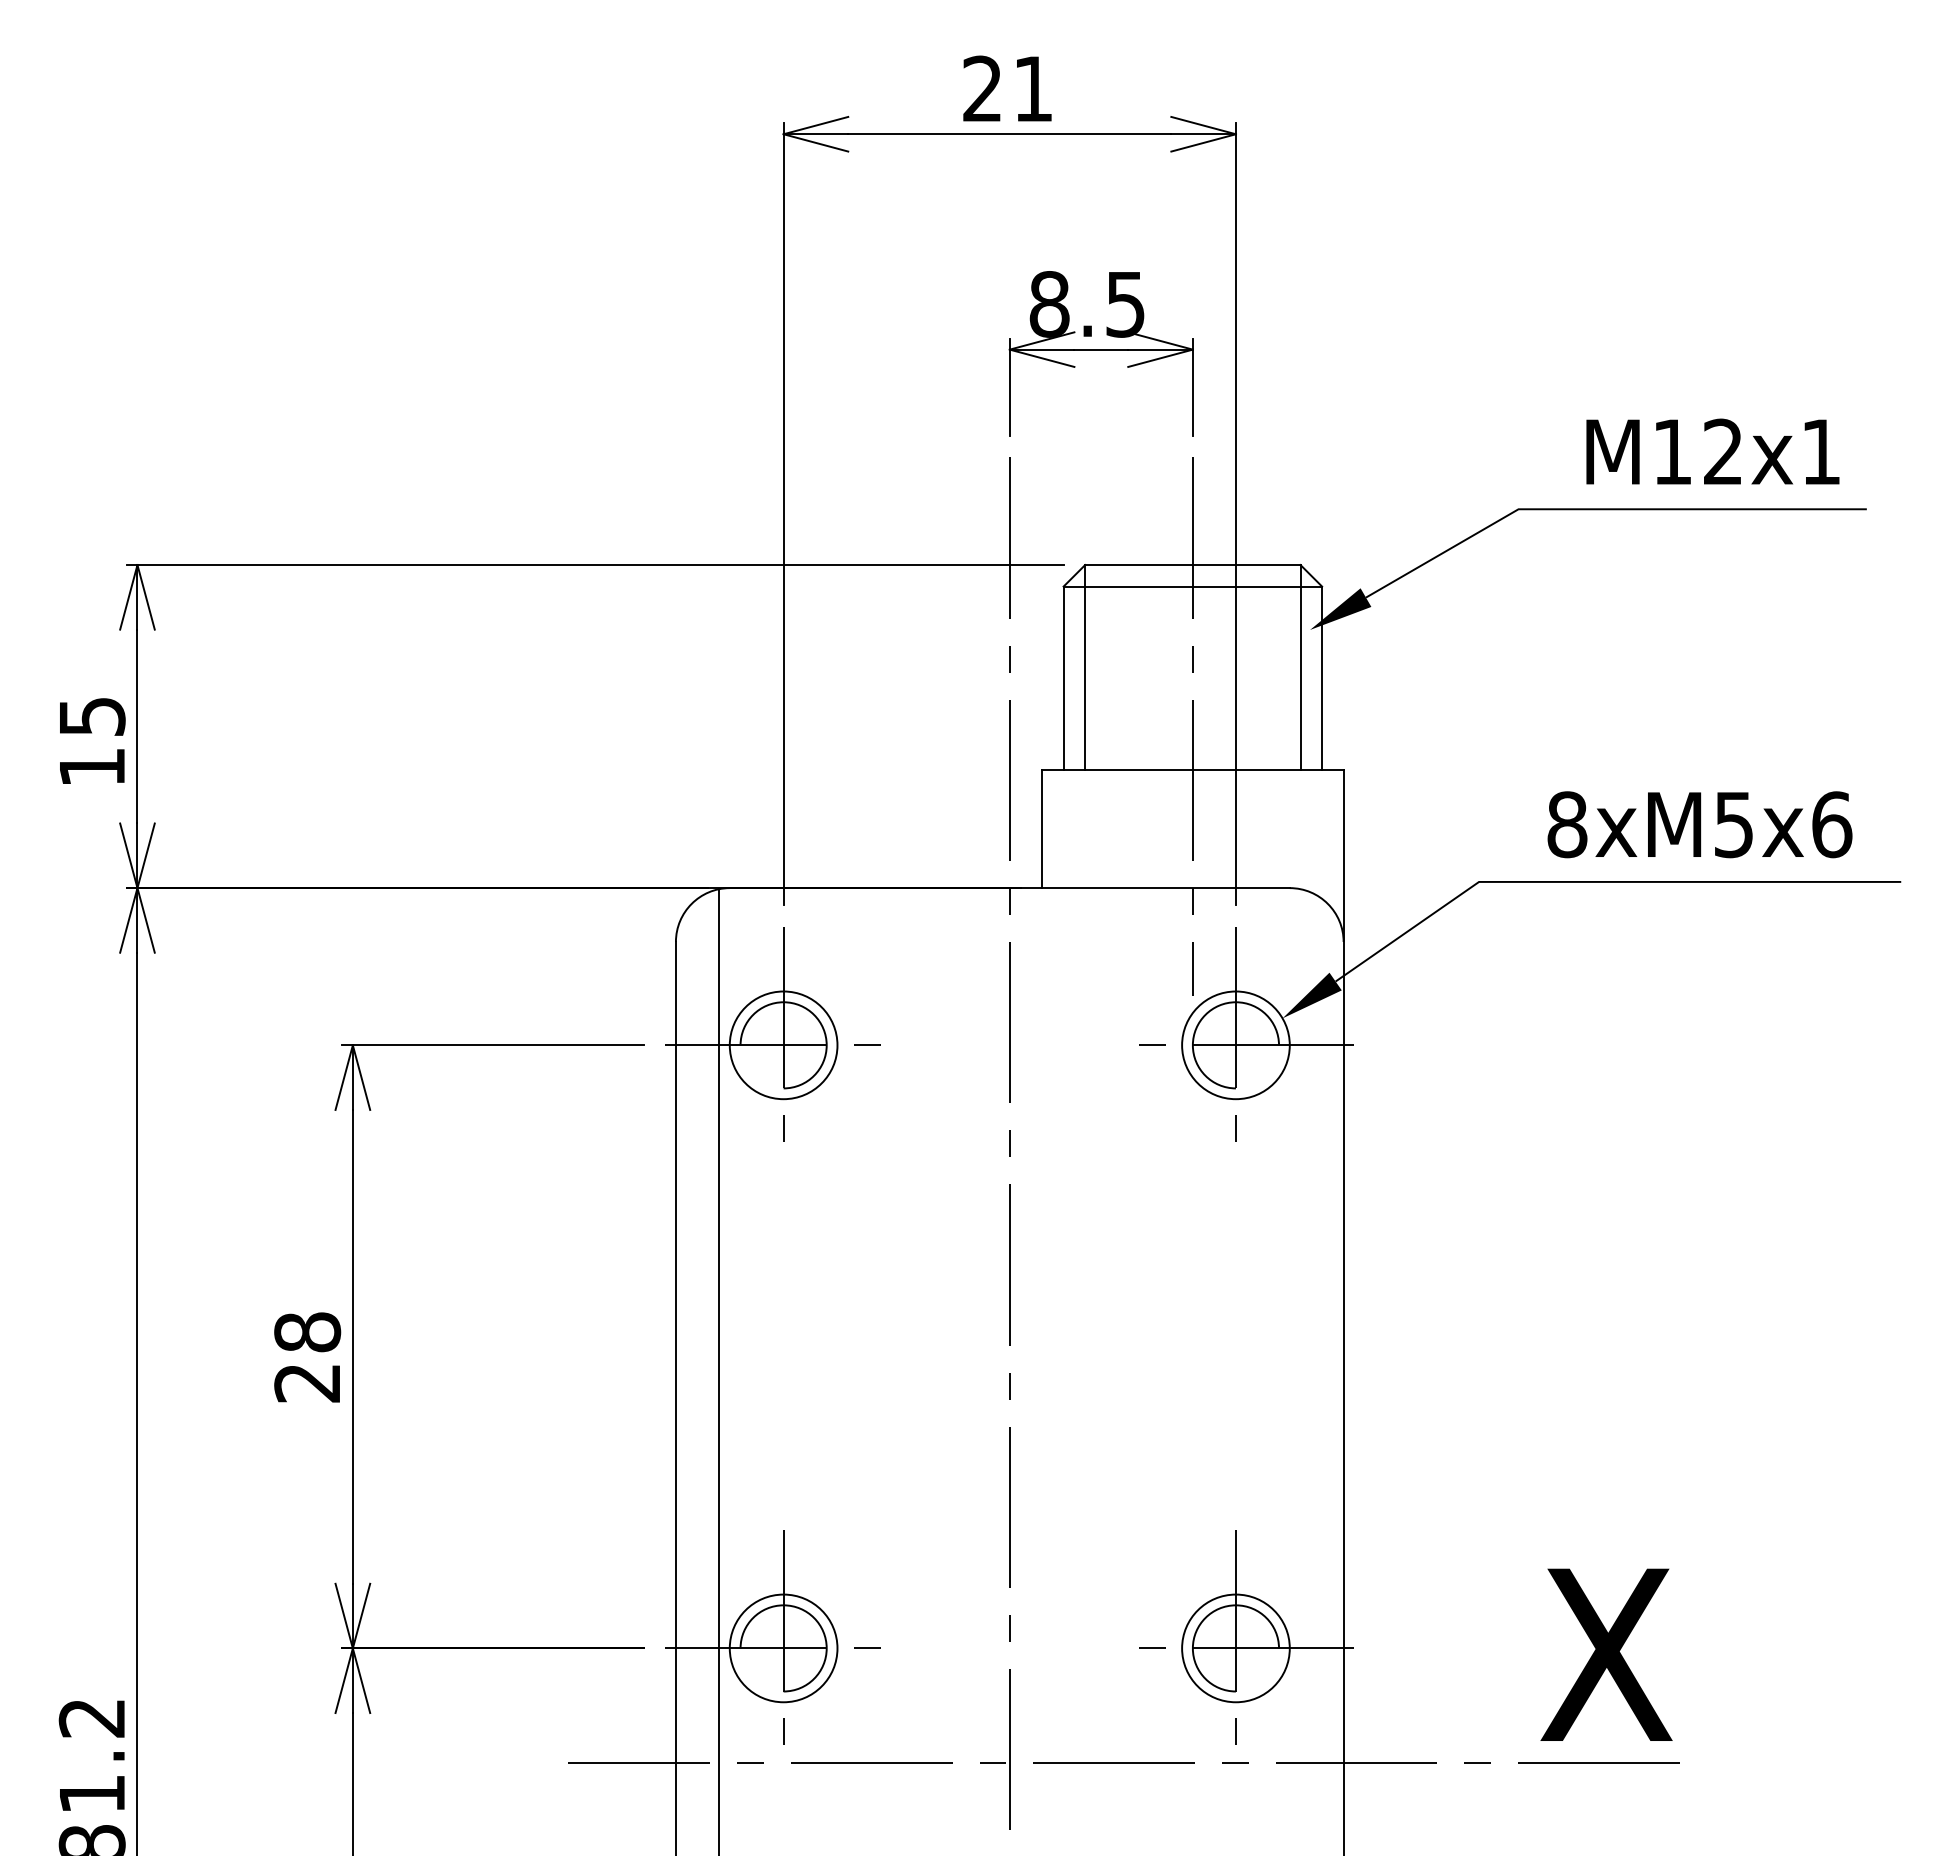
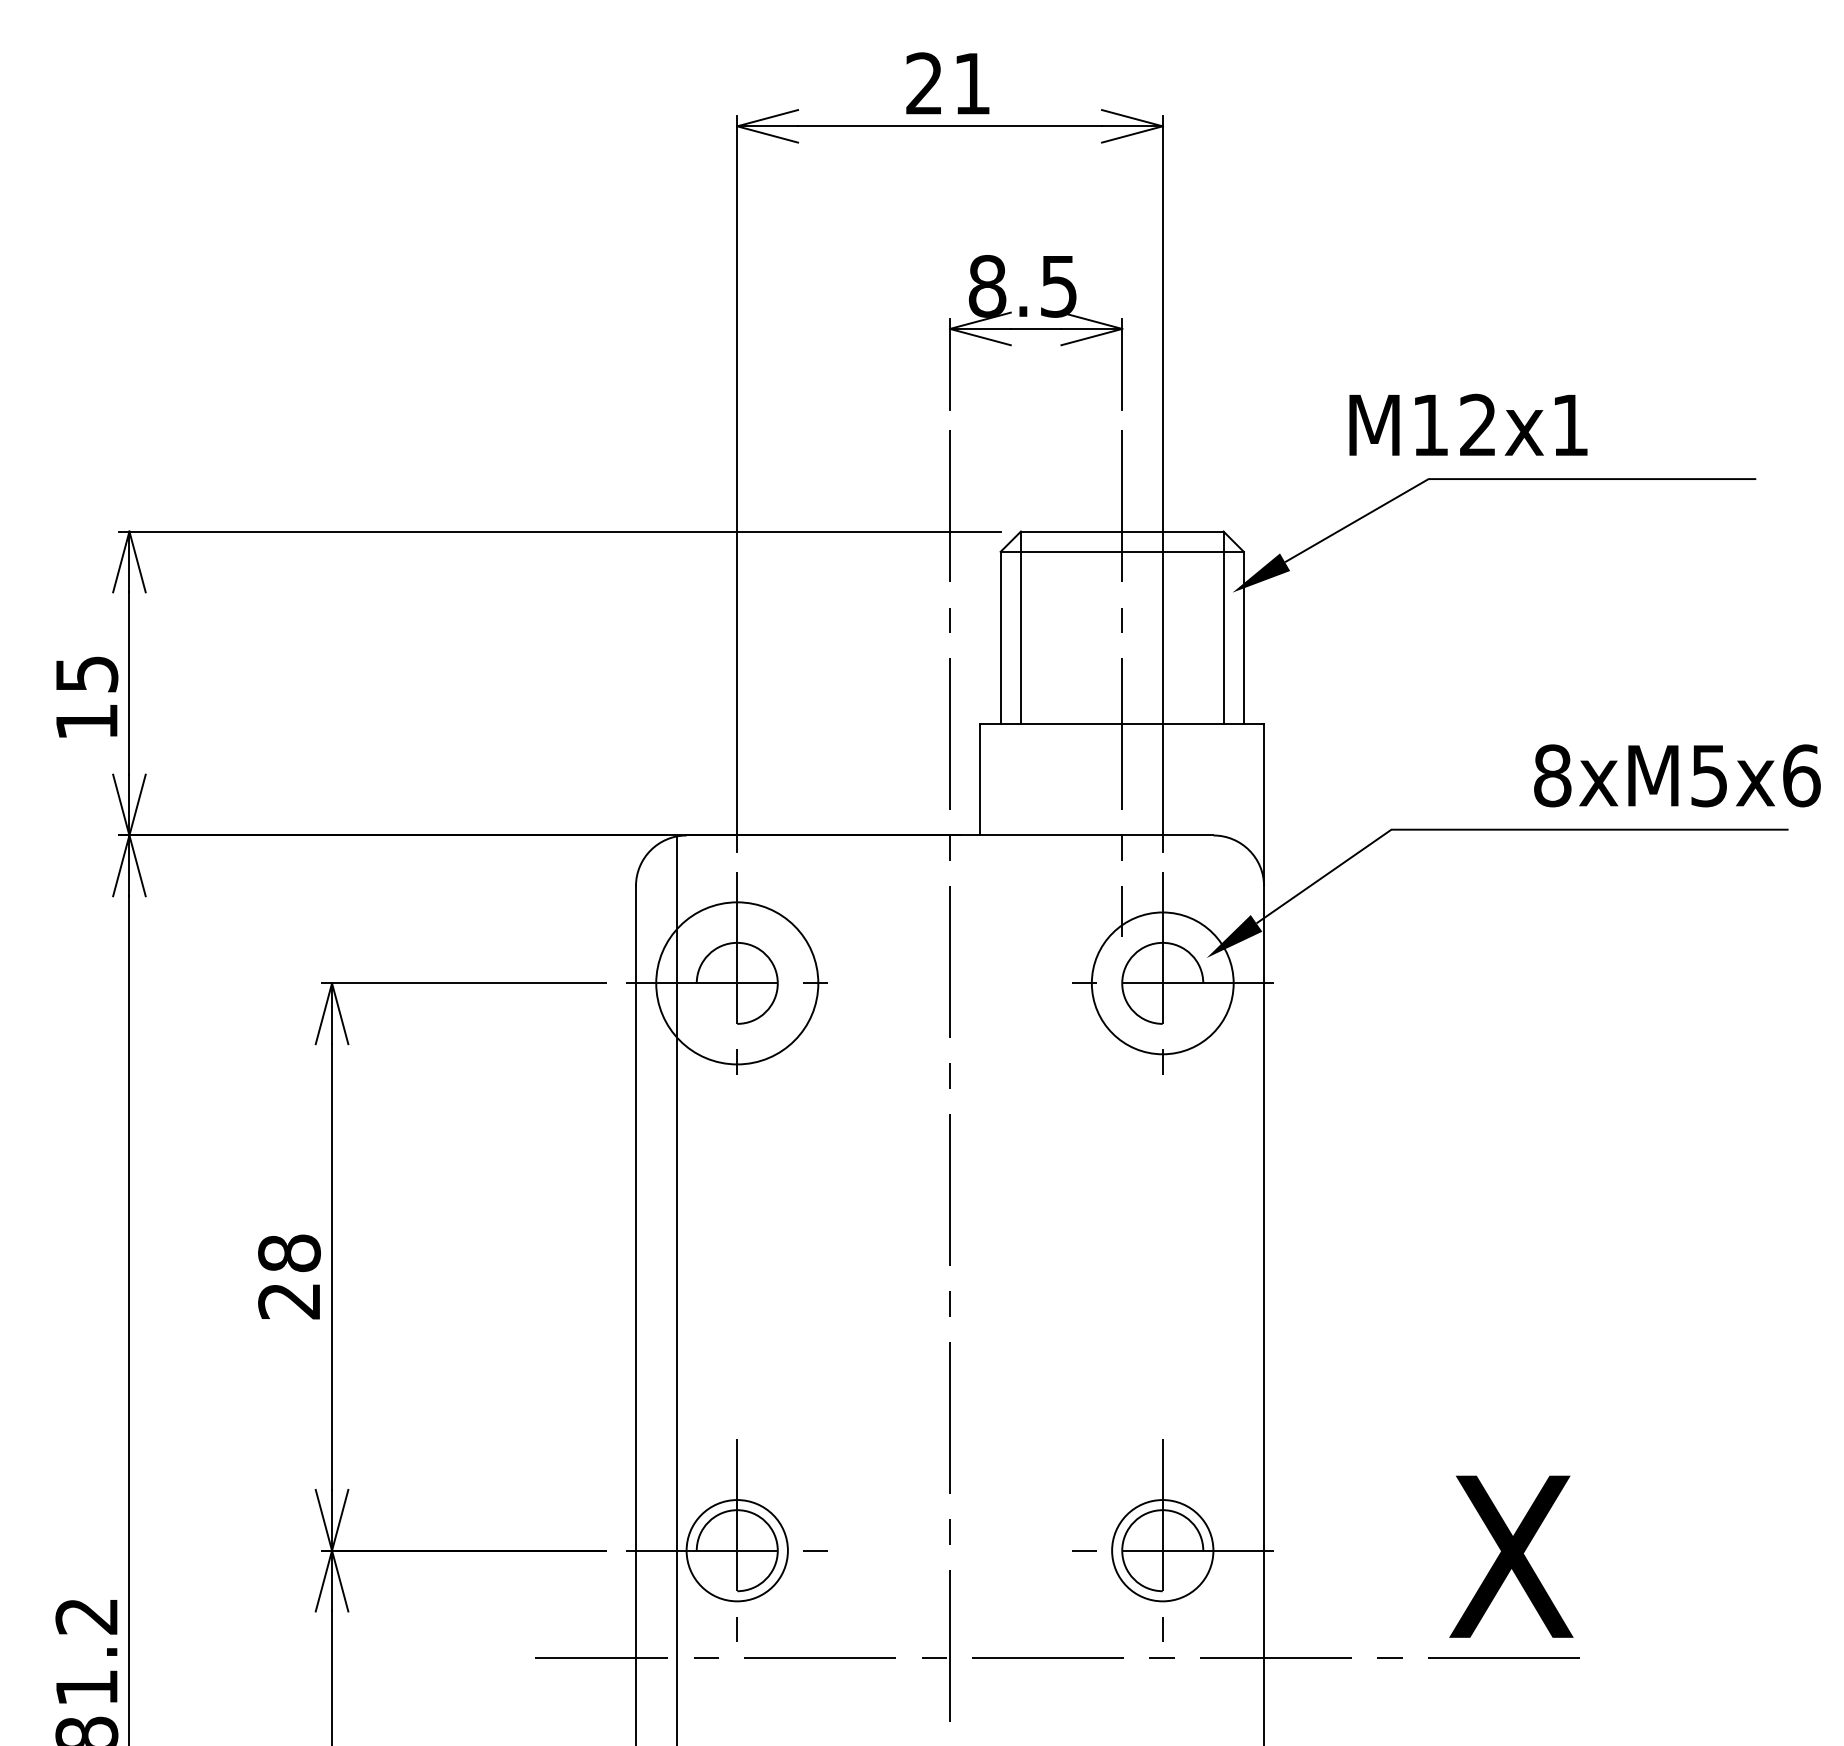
text: (1712, 451) -> (1468, 424), moved
text: (1699, 824) -> (1676, 775), moved
circle: (783, 1045) -> (737, 983), size x1.6
circle: (1235, 1045) -> (1162, 983), size x1.4

